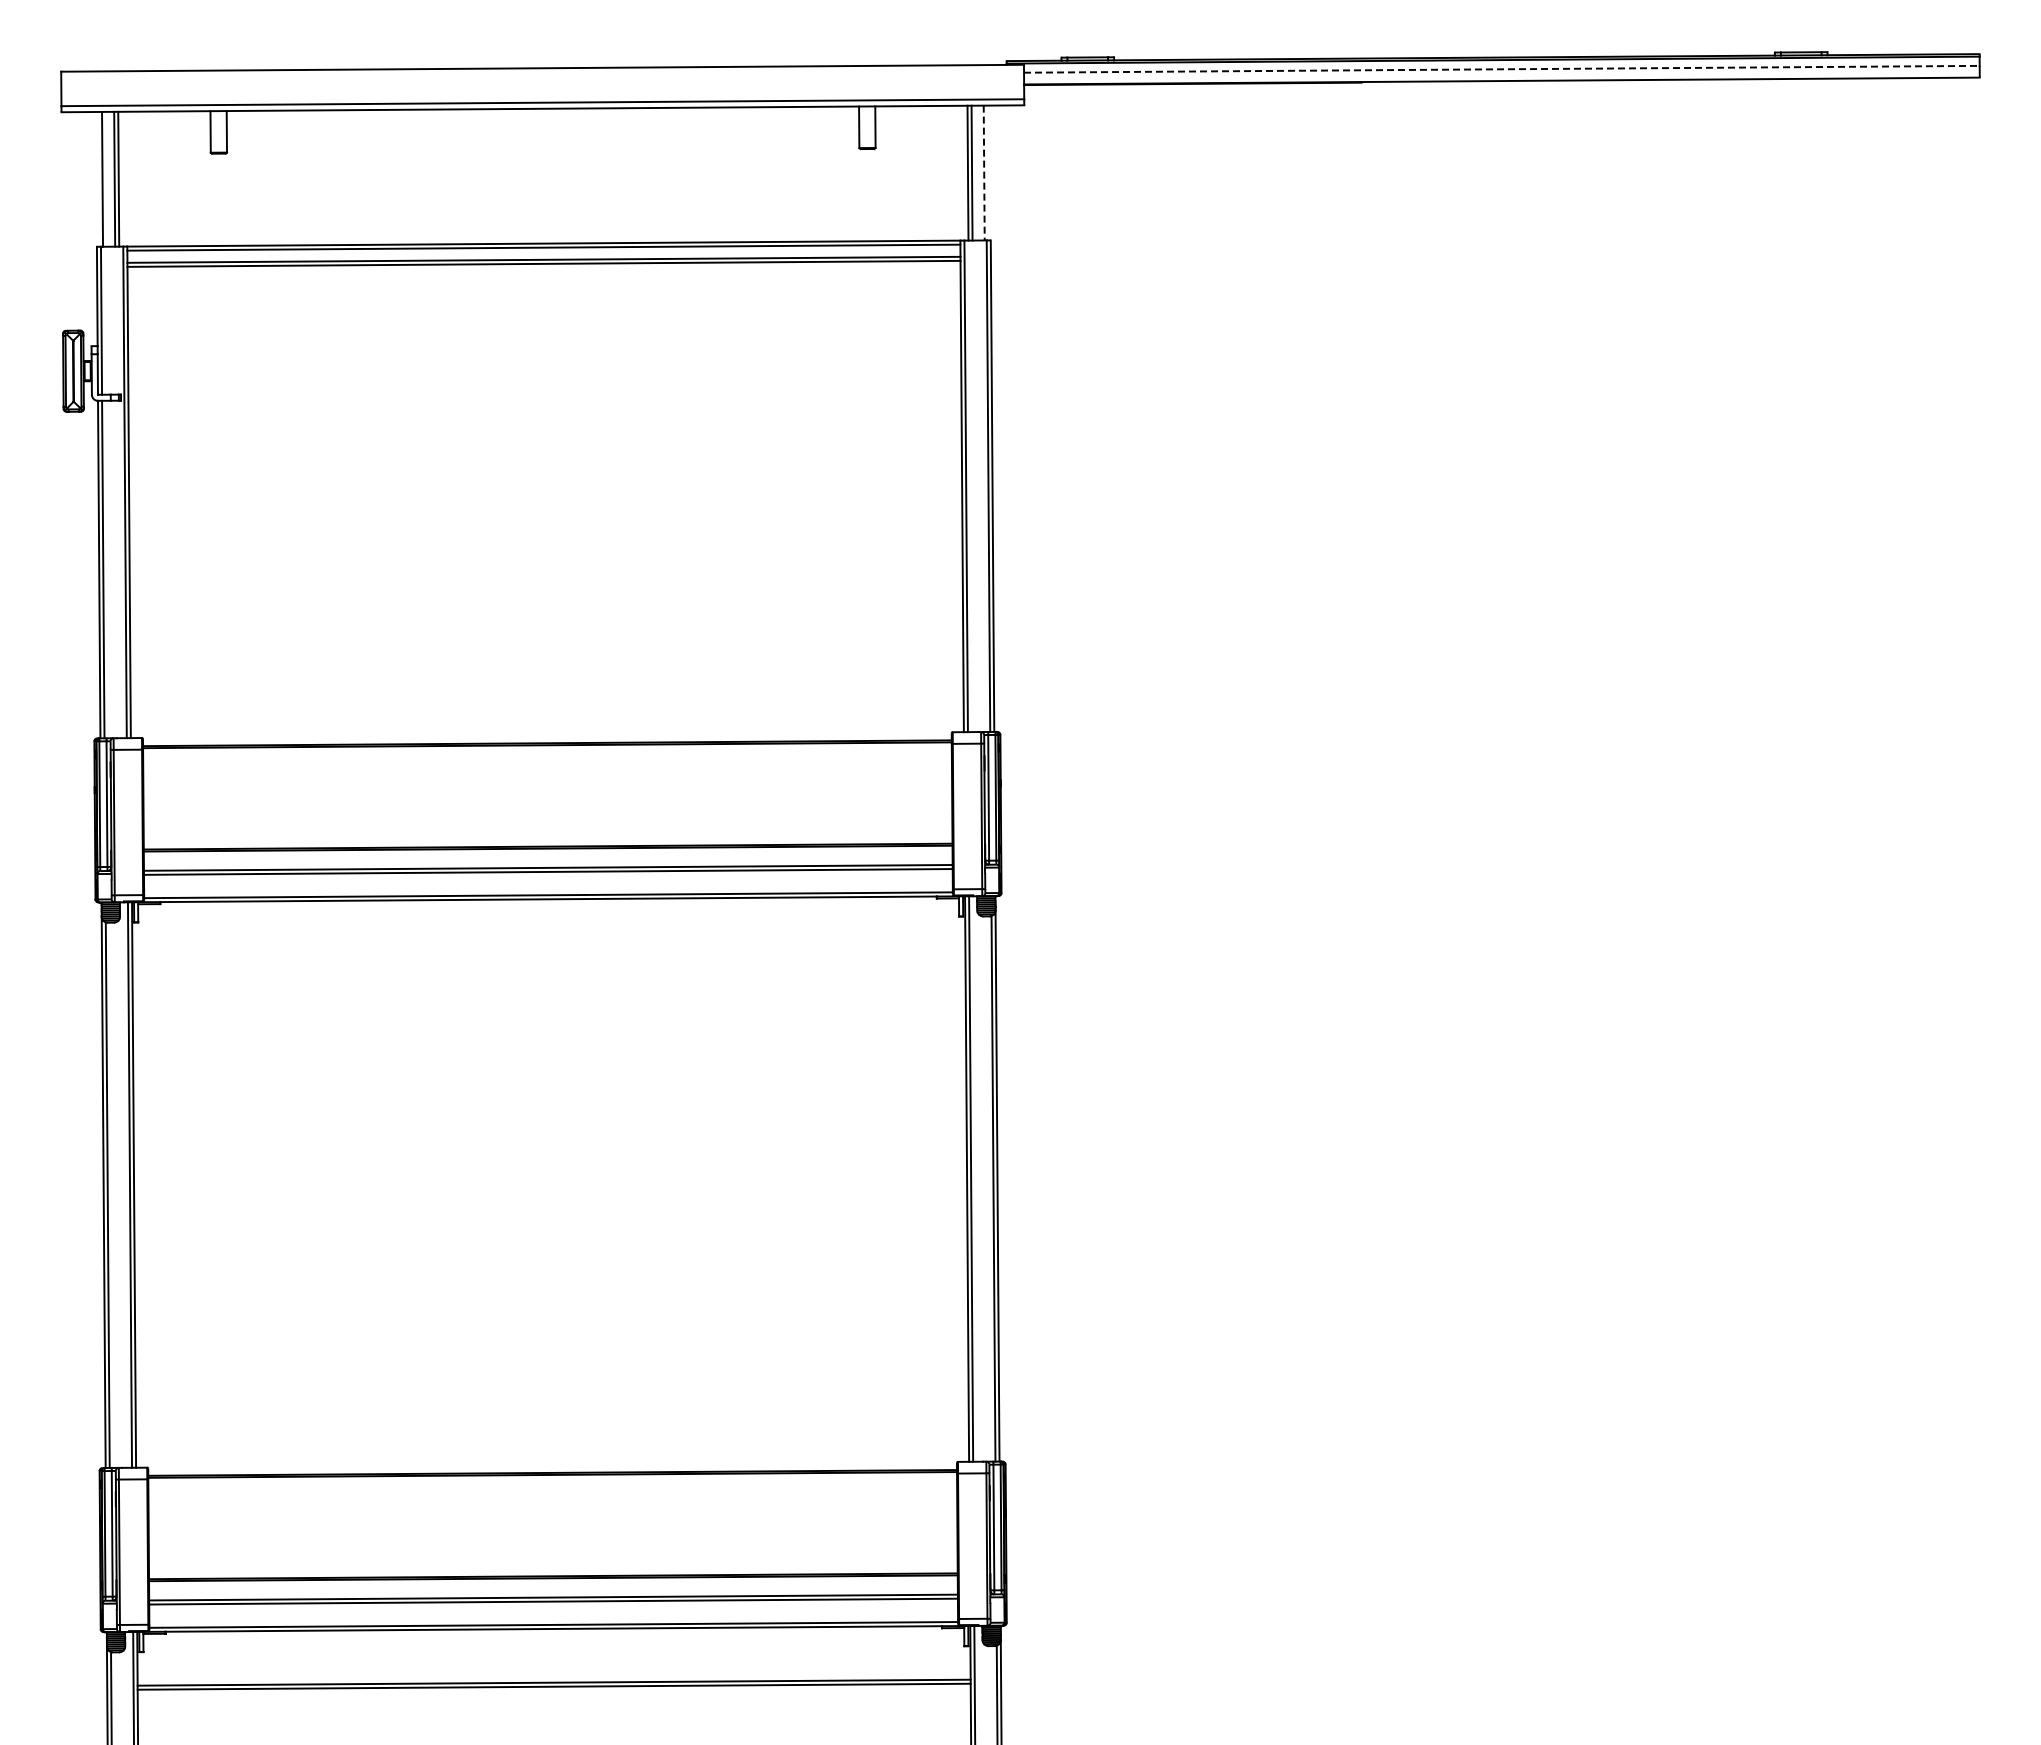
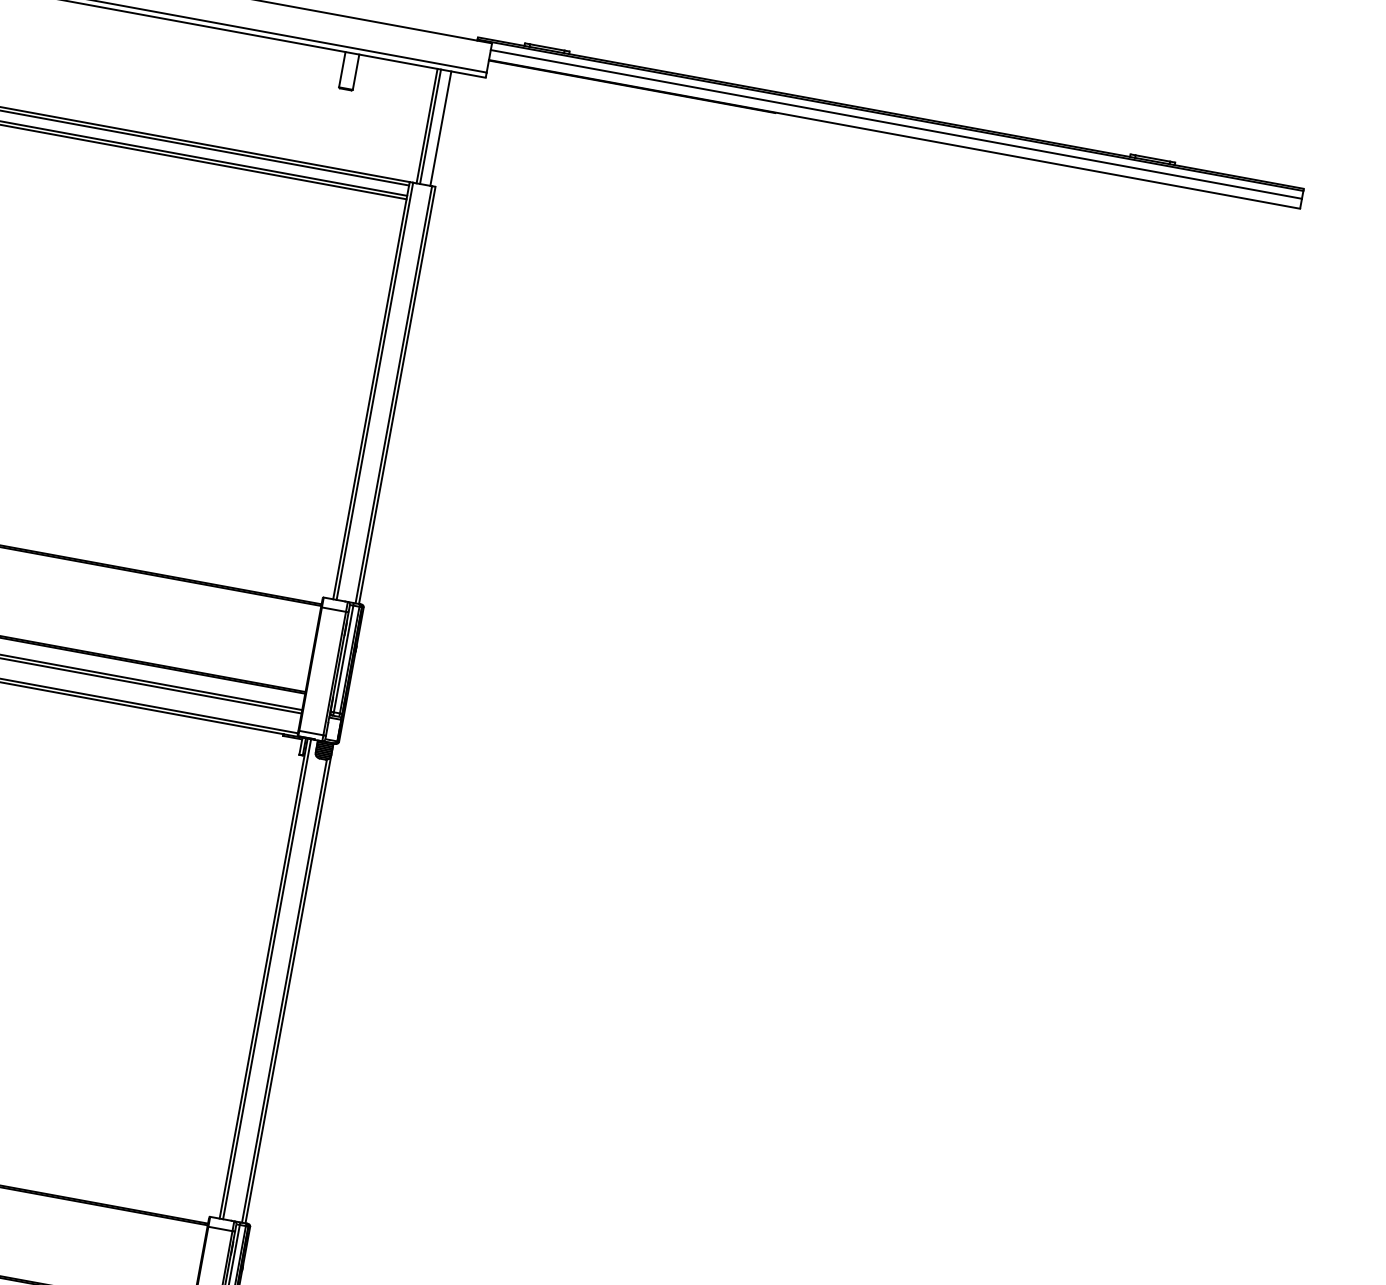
line: (1501, 69) -> (896, 124), dashed -> solid
line: (984, 173) -> (441, 129), dashed -> solid

